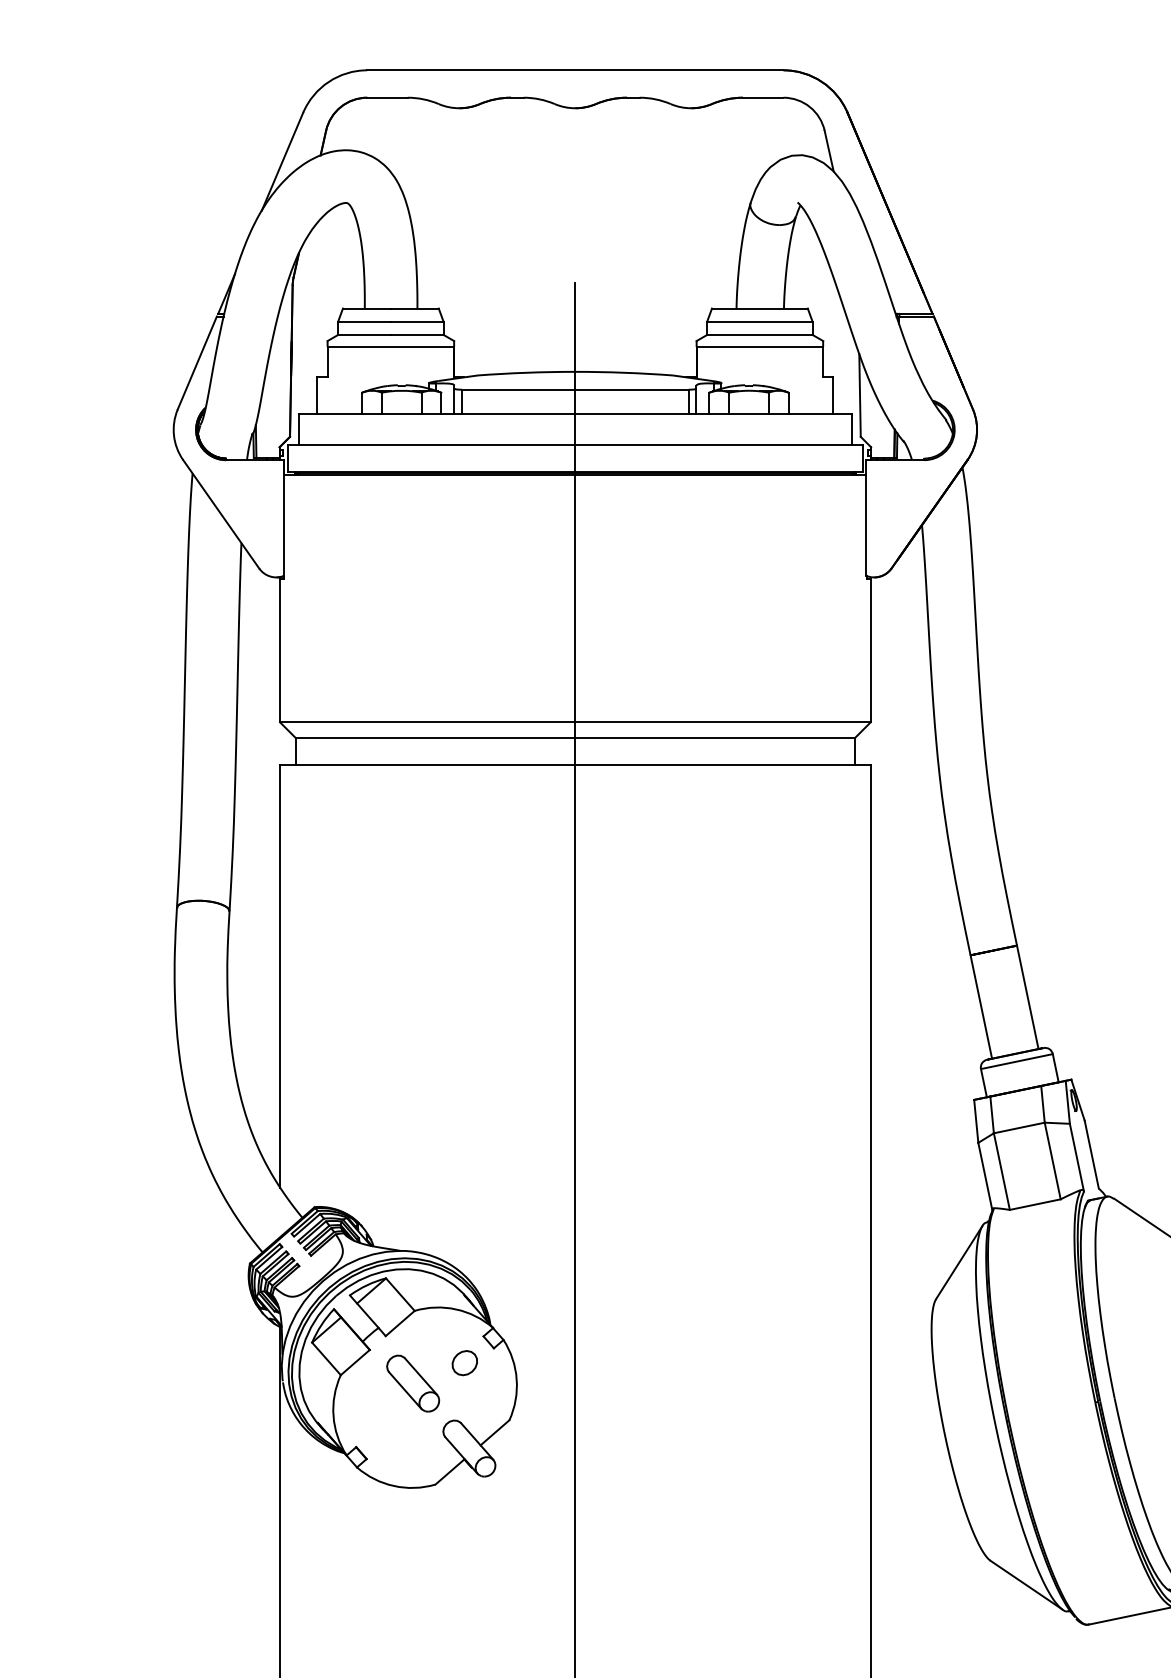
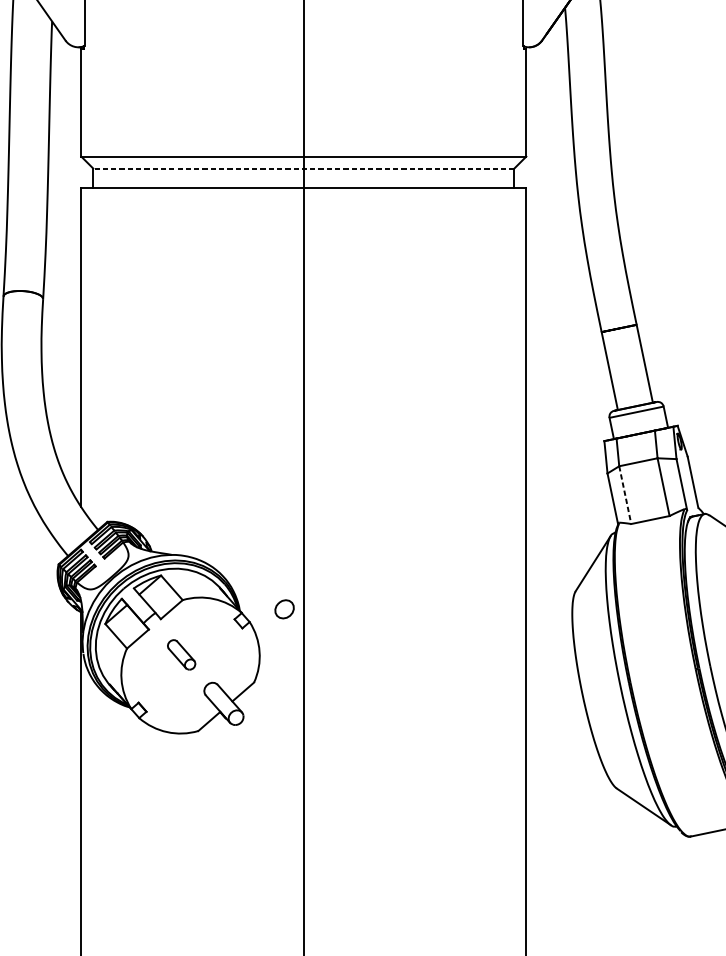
line: (574, 738) -> (303, 168), solid -> dashed
line: (1001, 1172) -> (624, 495), solid -> dashed
part: (464, 1363) -> (284, 609), moved
part: (413, 1383) -> (181, 654), size x0.7

